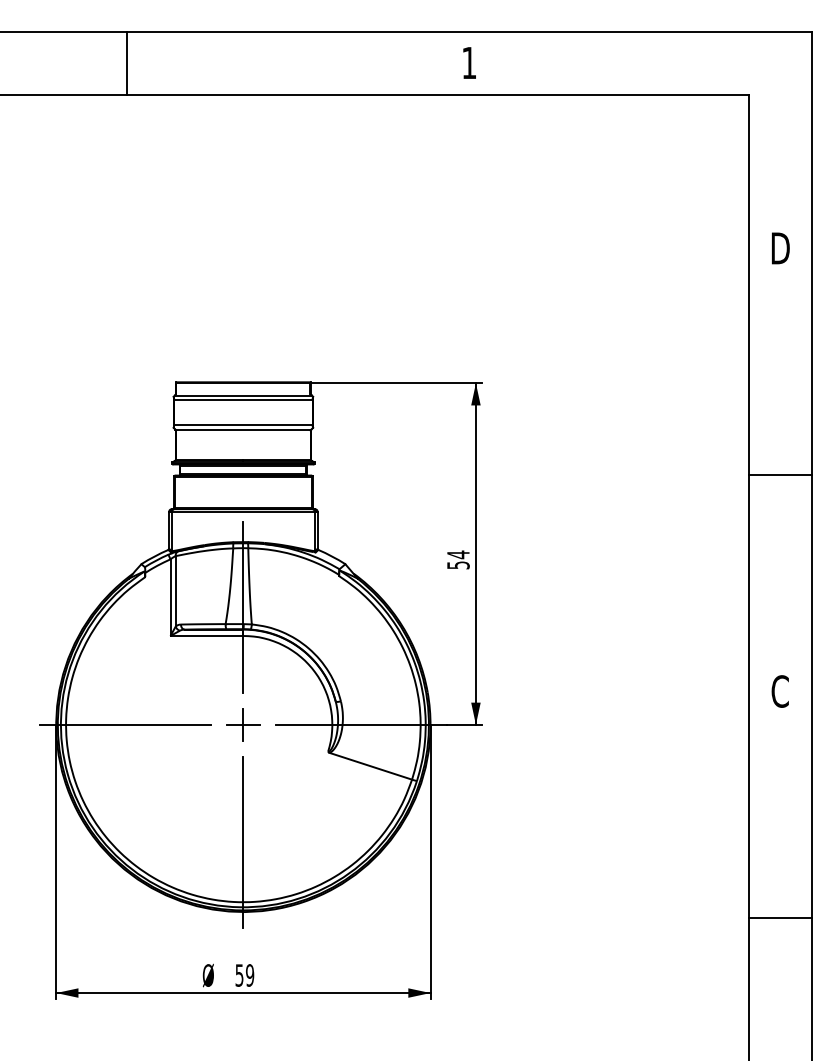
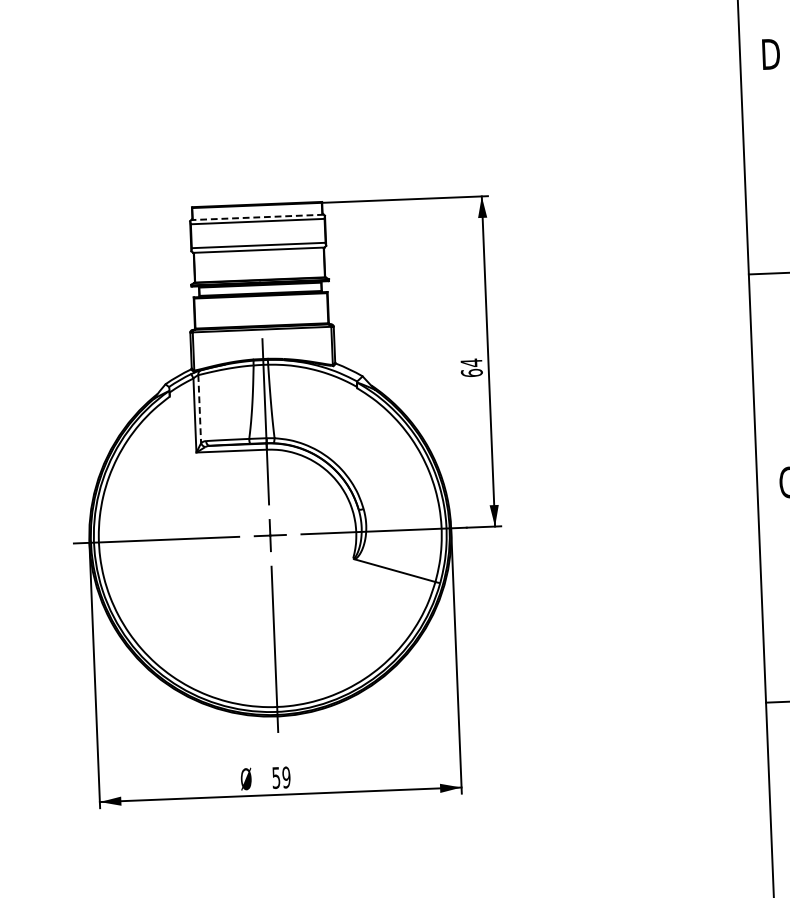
line: (243, 395) -> (257, 217), solid -> dashed
text: (458, 565) -> (472, 373), 54 -> 64
line: (175, 591) -> (199, 409), solid -> dashed

